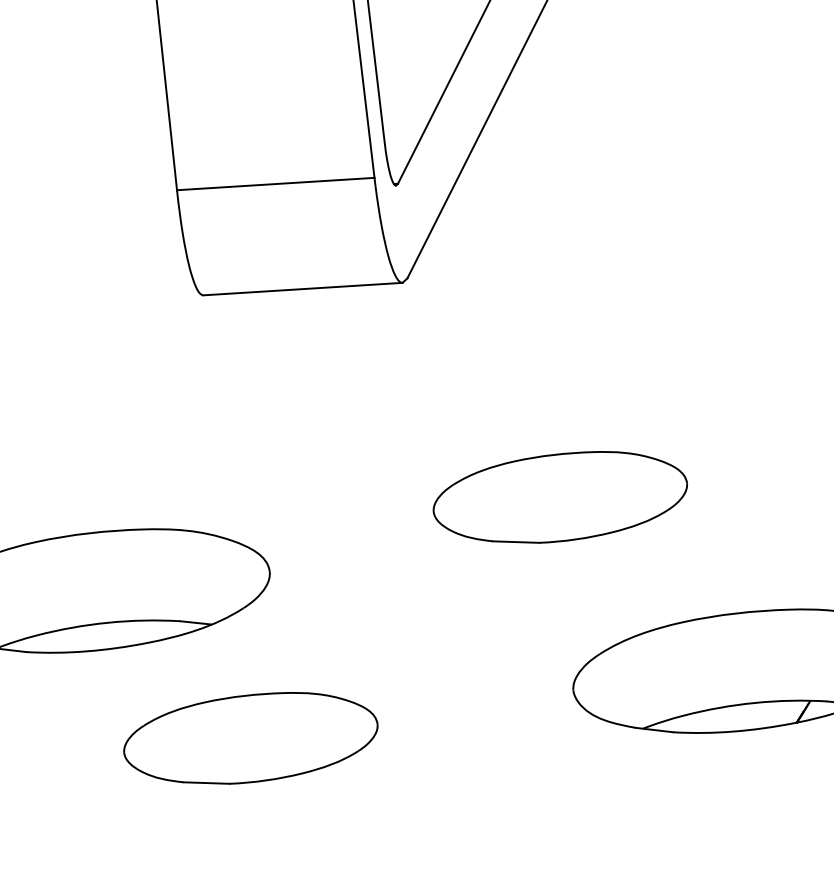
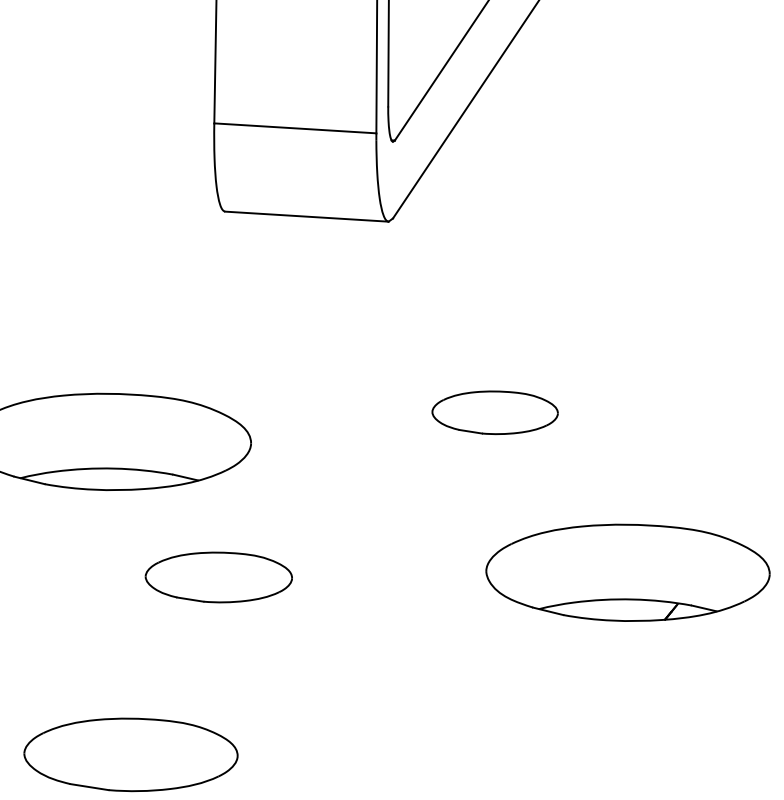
part: (559, 497) -> (494, 412), size x0.6
part: (250, 738) -> (218, 577), size x0.7

